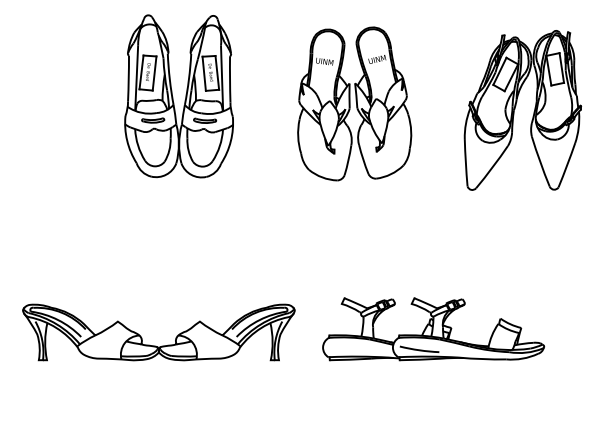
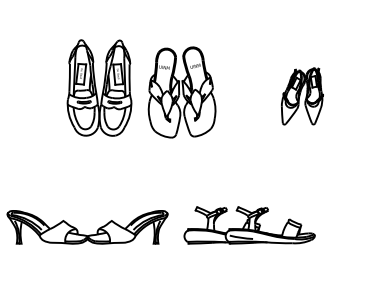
part: (353, 103) -> (181, 92), moved
part: (523, 110) -> (302, 96), size x0.6

